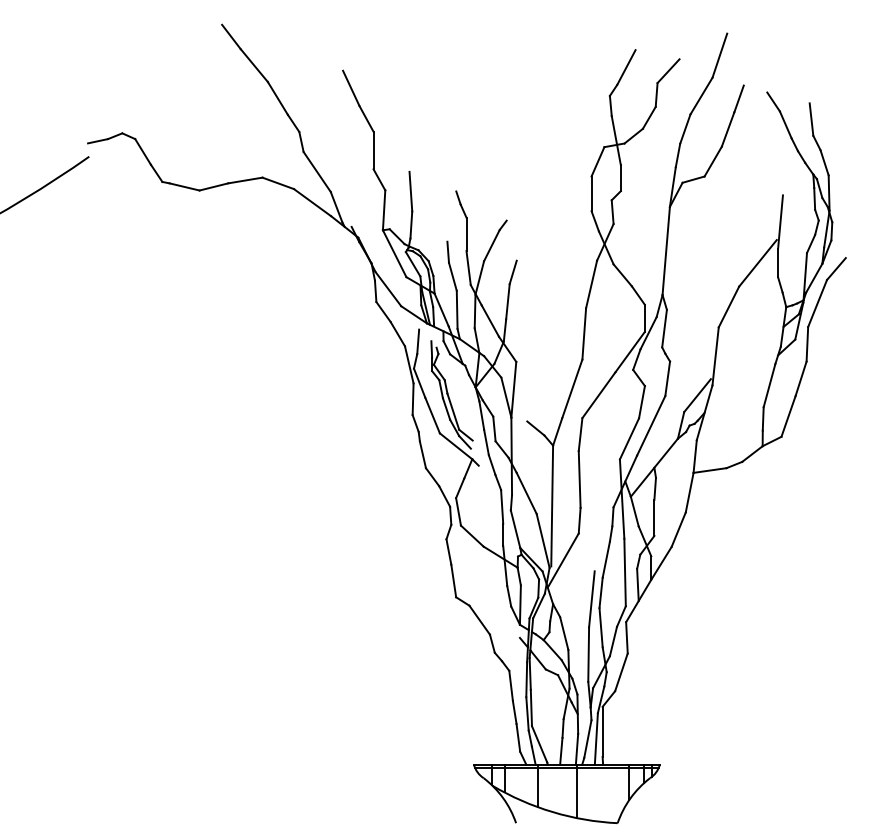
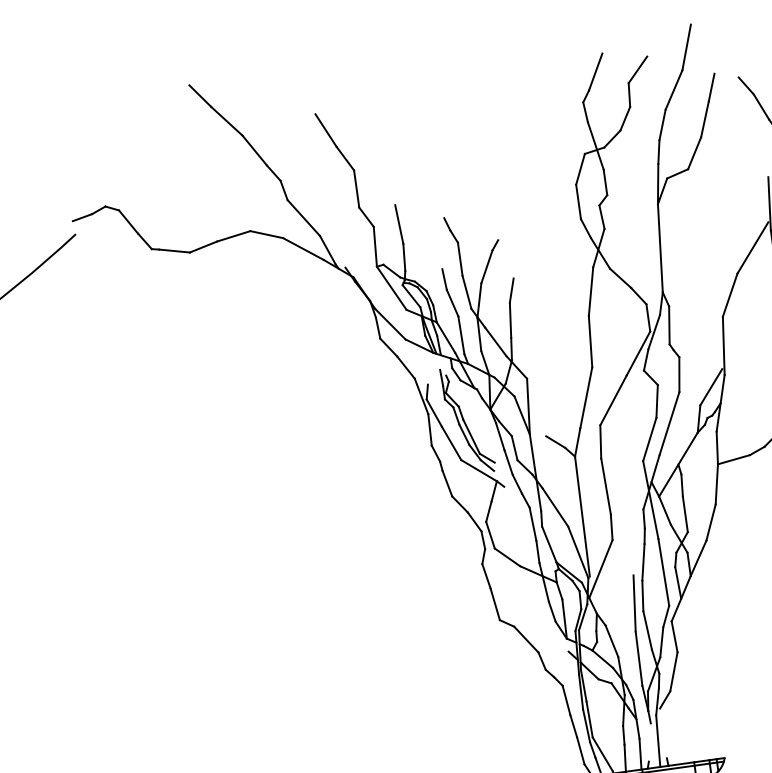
line: (418, 341) -> (427, 371), removed
line: (602, 731) -> (663, 732), removed
line: (587, 738) -> (649, 741), removed

